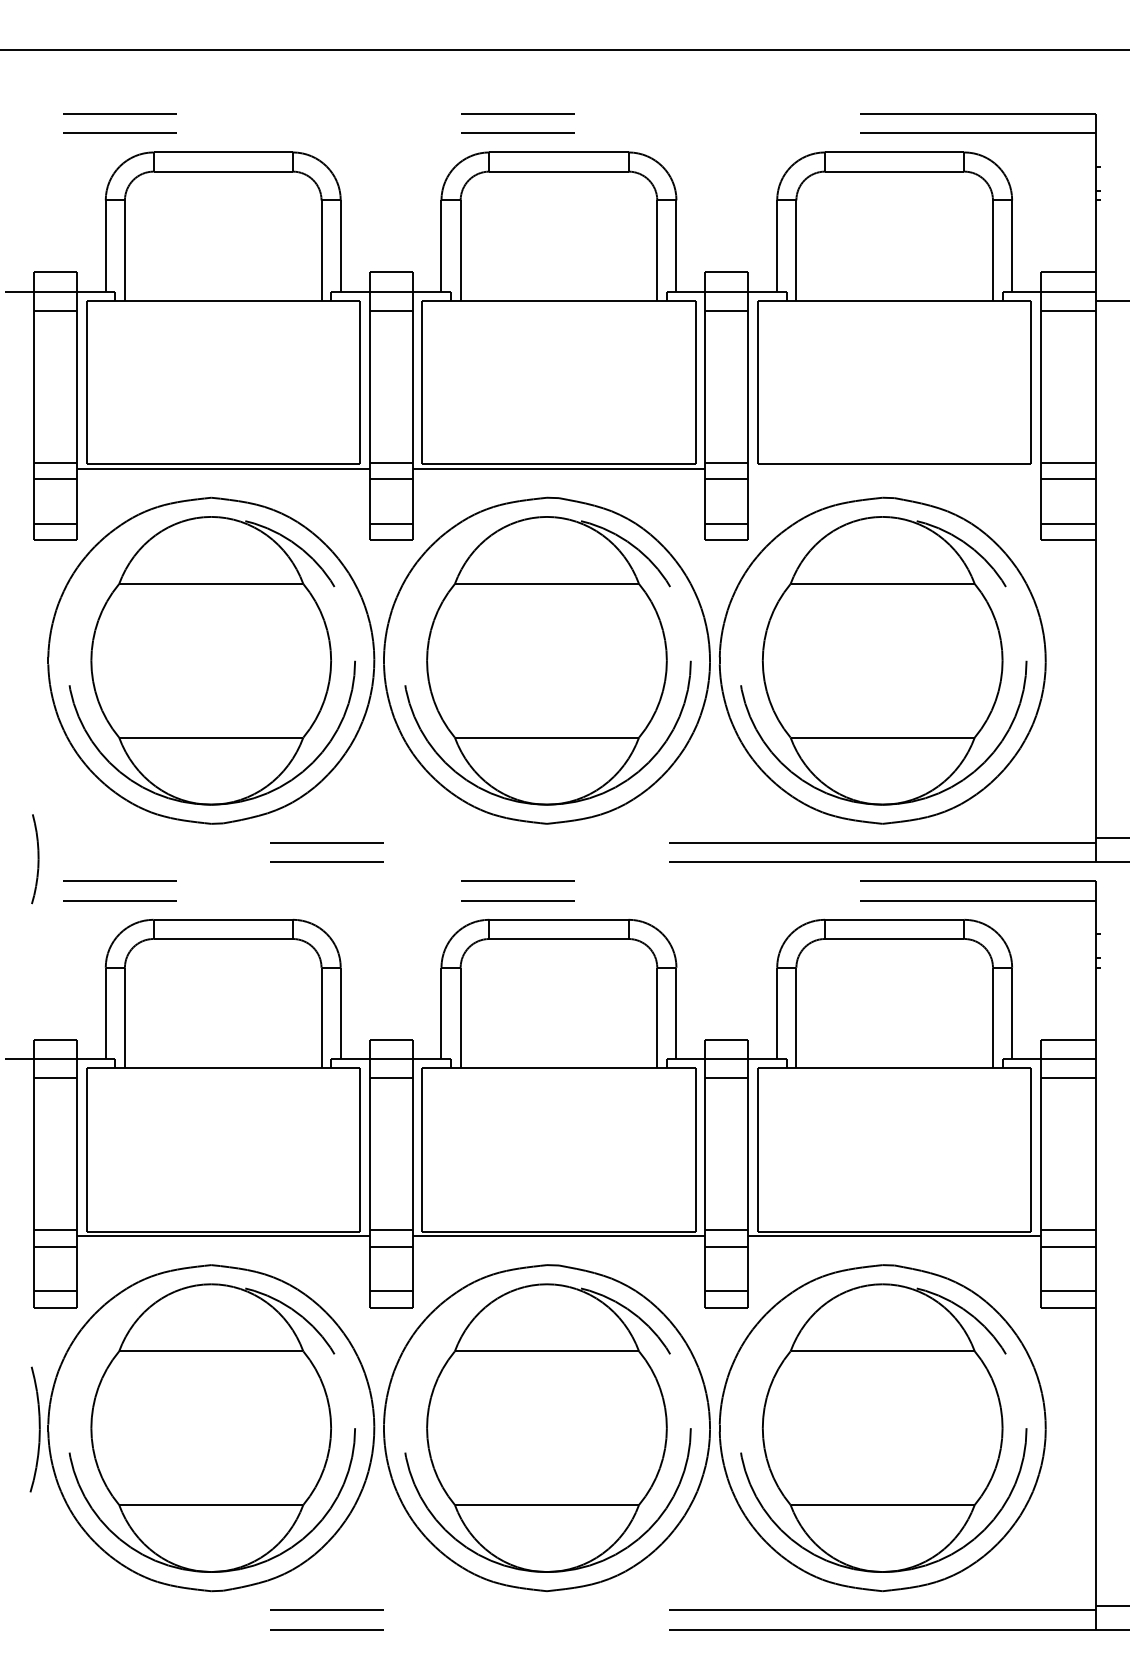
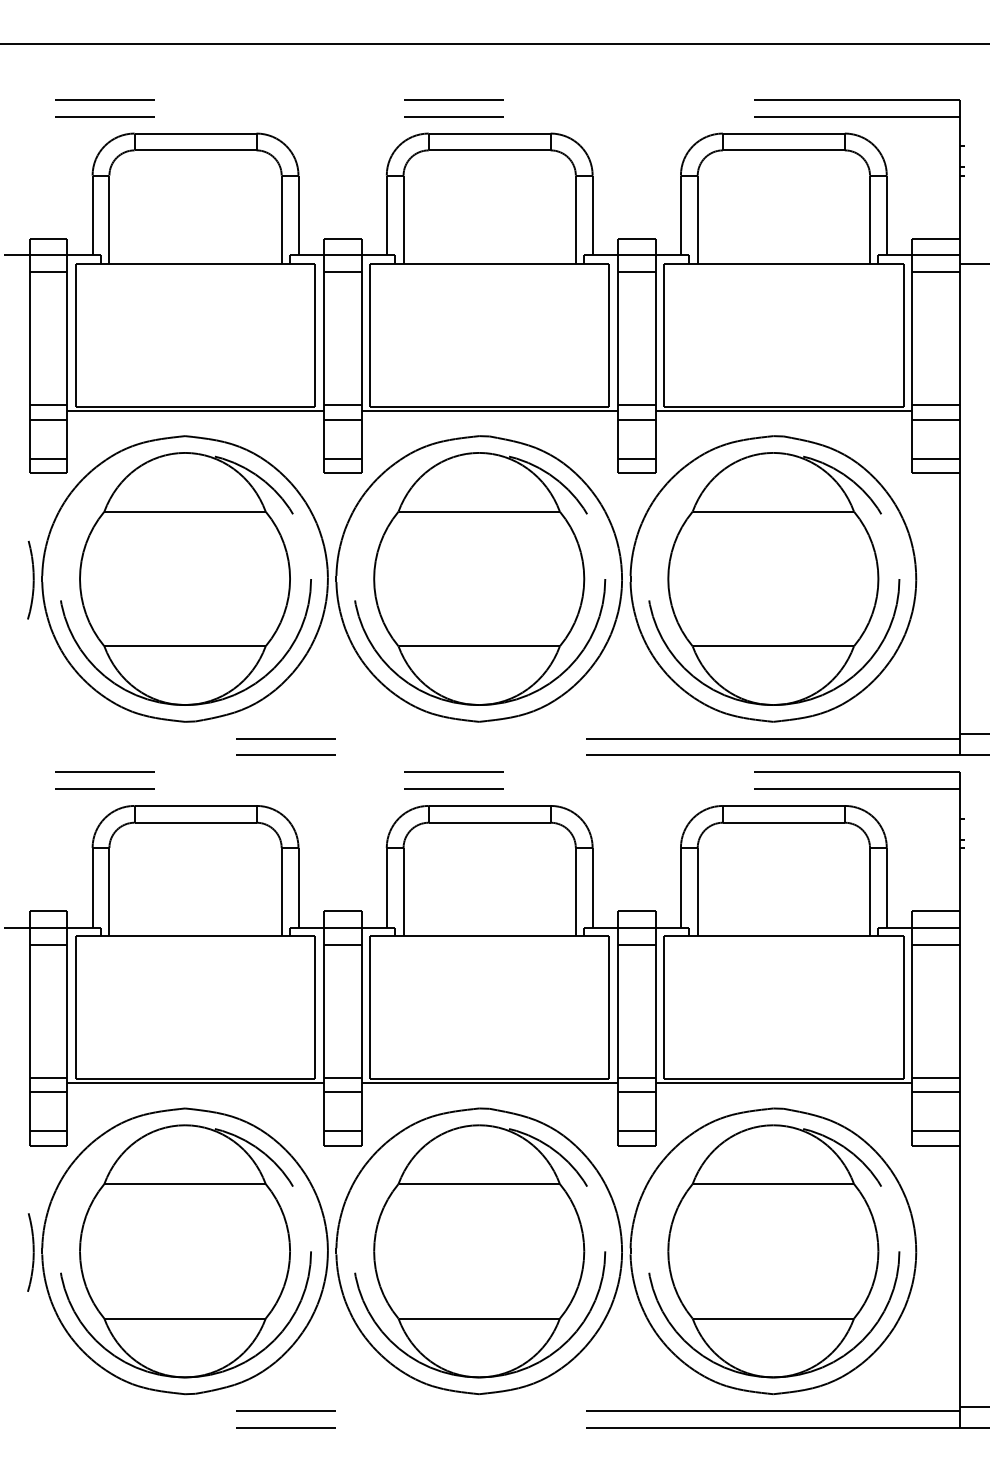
line: (894, 468) -> (783, 410), added
part: (35, 859) -> (31, 580), moved
part: (35, 1429) -> (31, 1252), size x0.71

